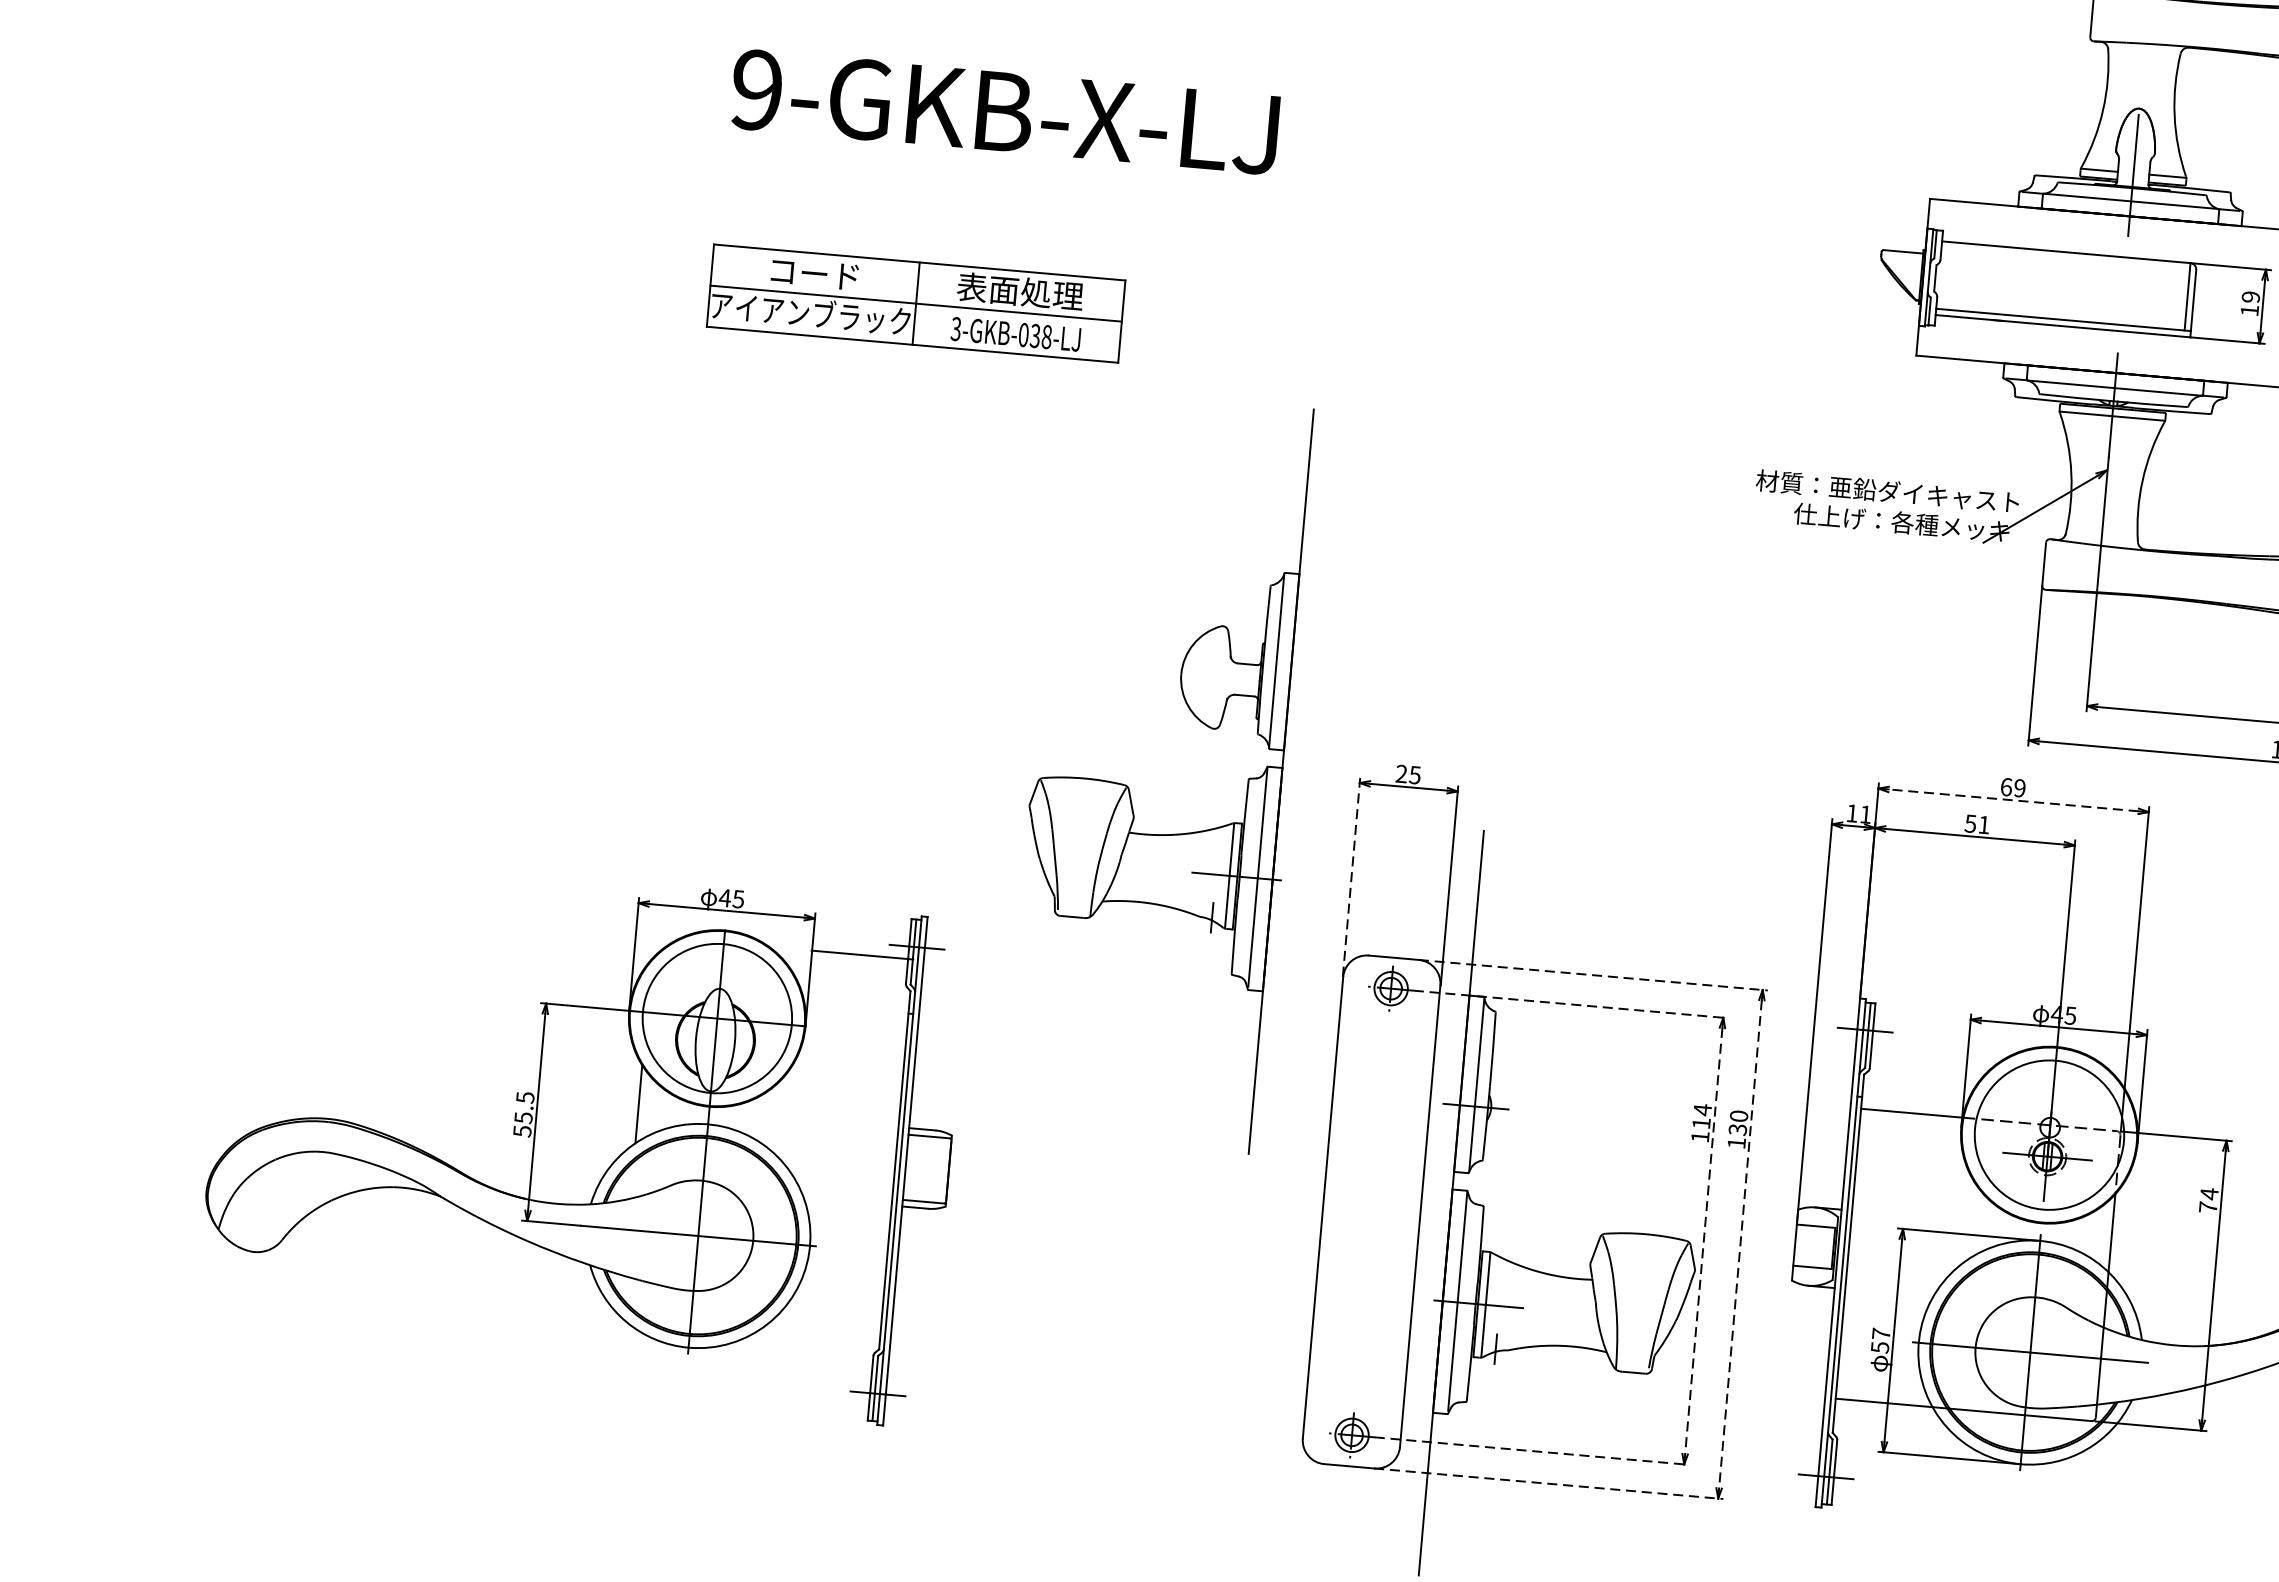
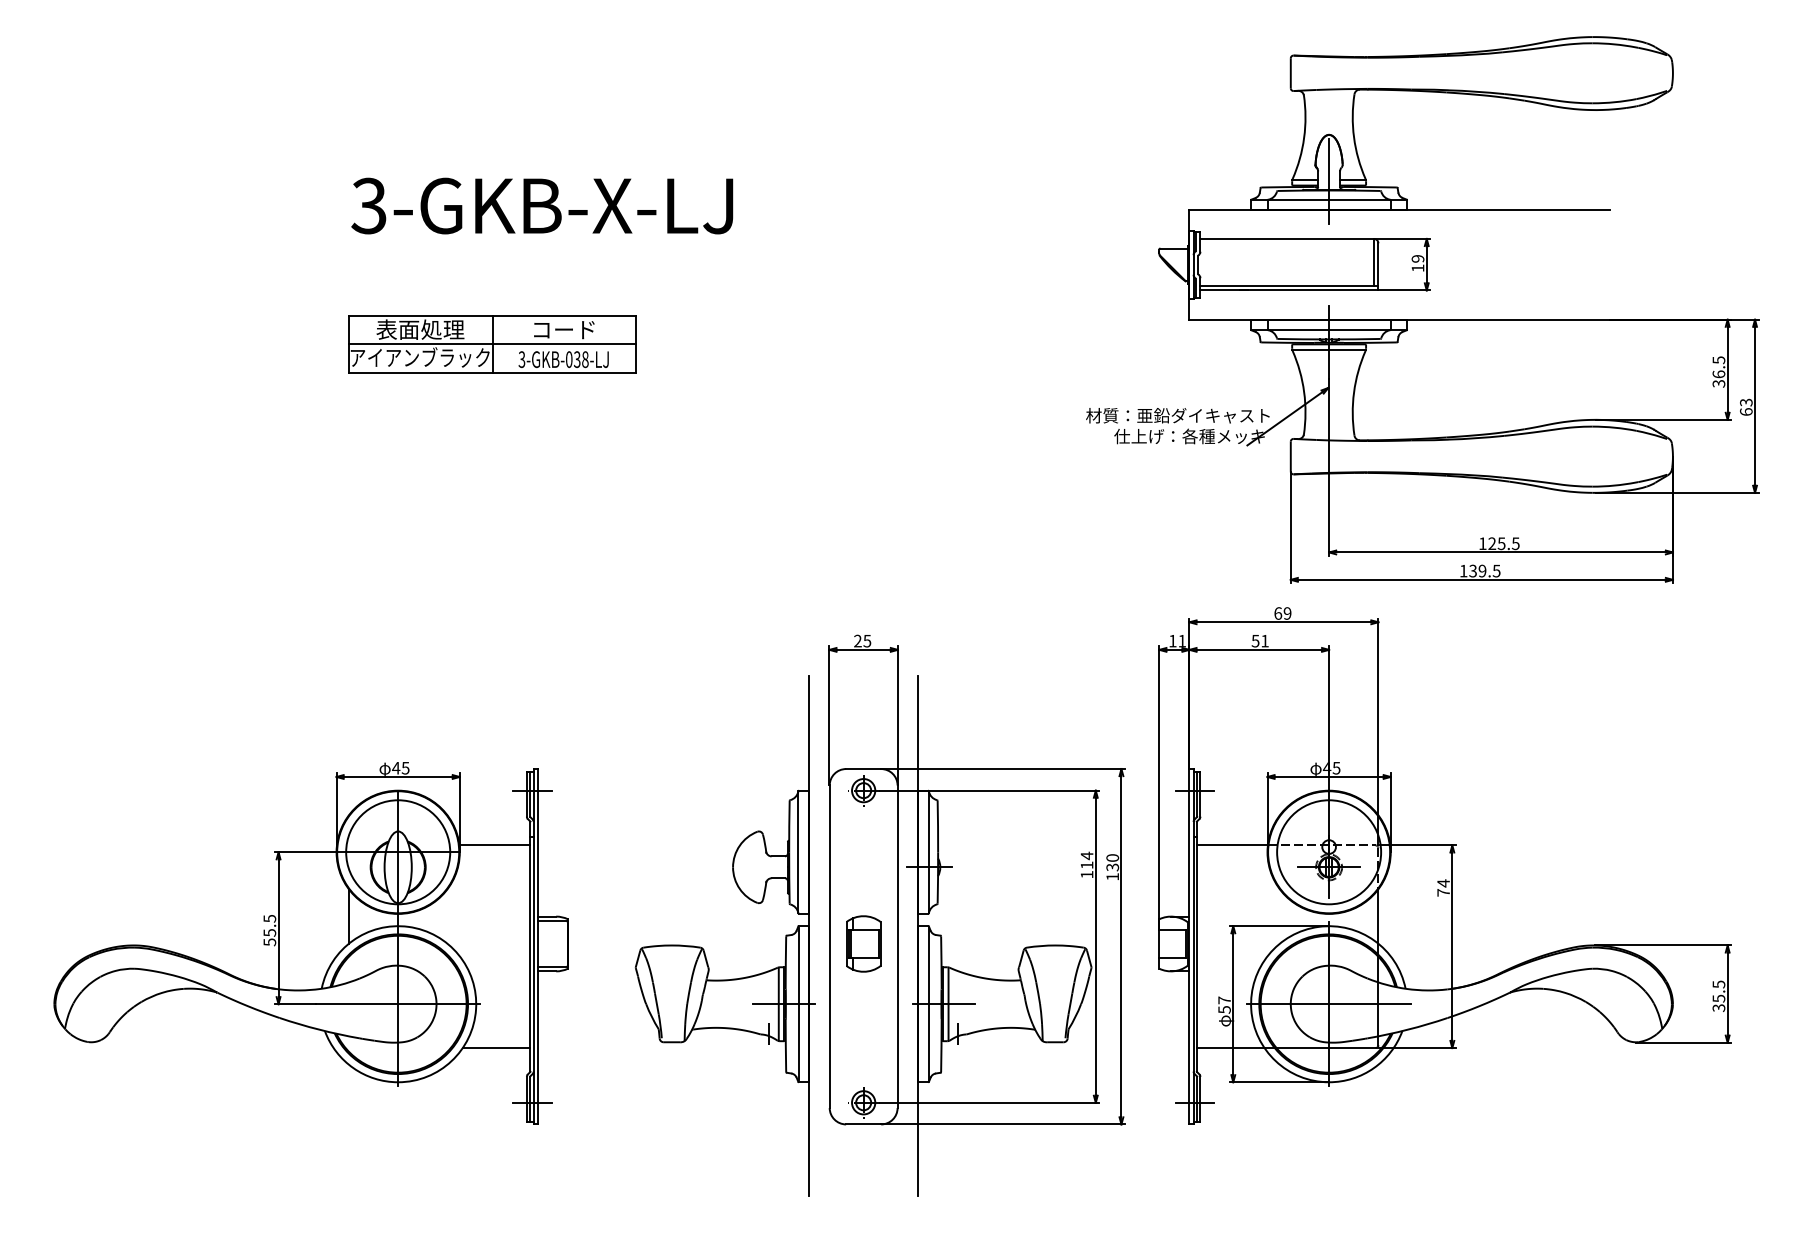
text: (755, 89) -> (368, 205), 9-GKB-X-LJ -> 3-GKB-X-LJ
text: (814, 273) -> (420, 329), コード -> 表面処理
text: (1020, 291) -> (564, 329), 表面処理 -> コード
part: (1130, 788) -> (704, 949), moved
line: (2012, 800) -> (1283, 622), dashed -> solid
line: (1351, 876) -> (829, 715), dashed -> solid
line: (861, 955) -> (494, 845), moved
line: (1593, 975) -> (1003, 769), dashed -> solid
line: (1571, 1004) -> (989, 790), dashed -> solid
part: (1371, 1207) -> (863, 943), added
line: (1703, 1240) -> (1095, 946), dashed -> solid
line: (1740, 1243) -> (1121, 946), dashed -> solid
line: (833, 1311) -> (496, 1048), added
line: (1532, 1450) -> (989, 1102), dashed -> solid
line: (1549, 1483) -> (1003, 1124), dashed -> solid

